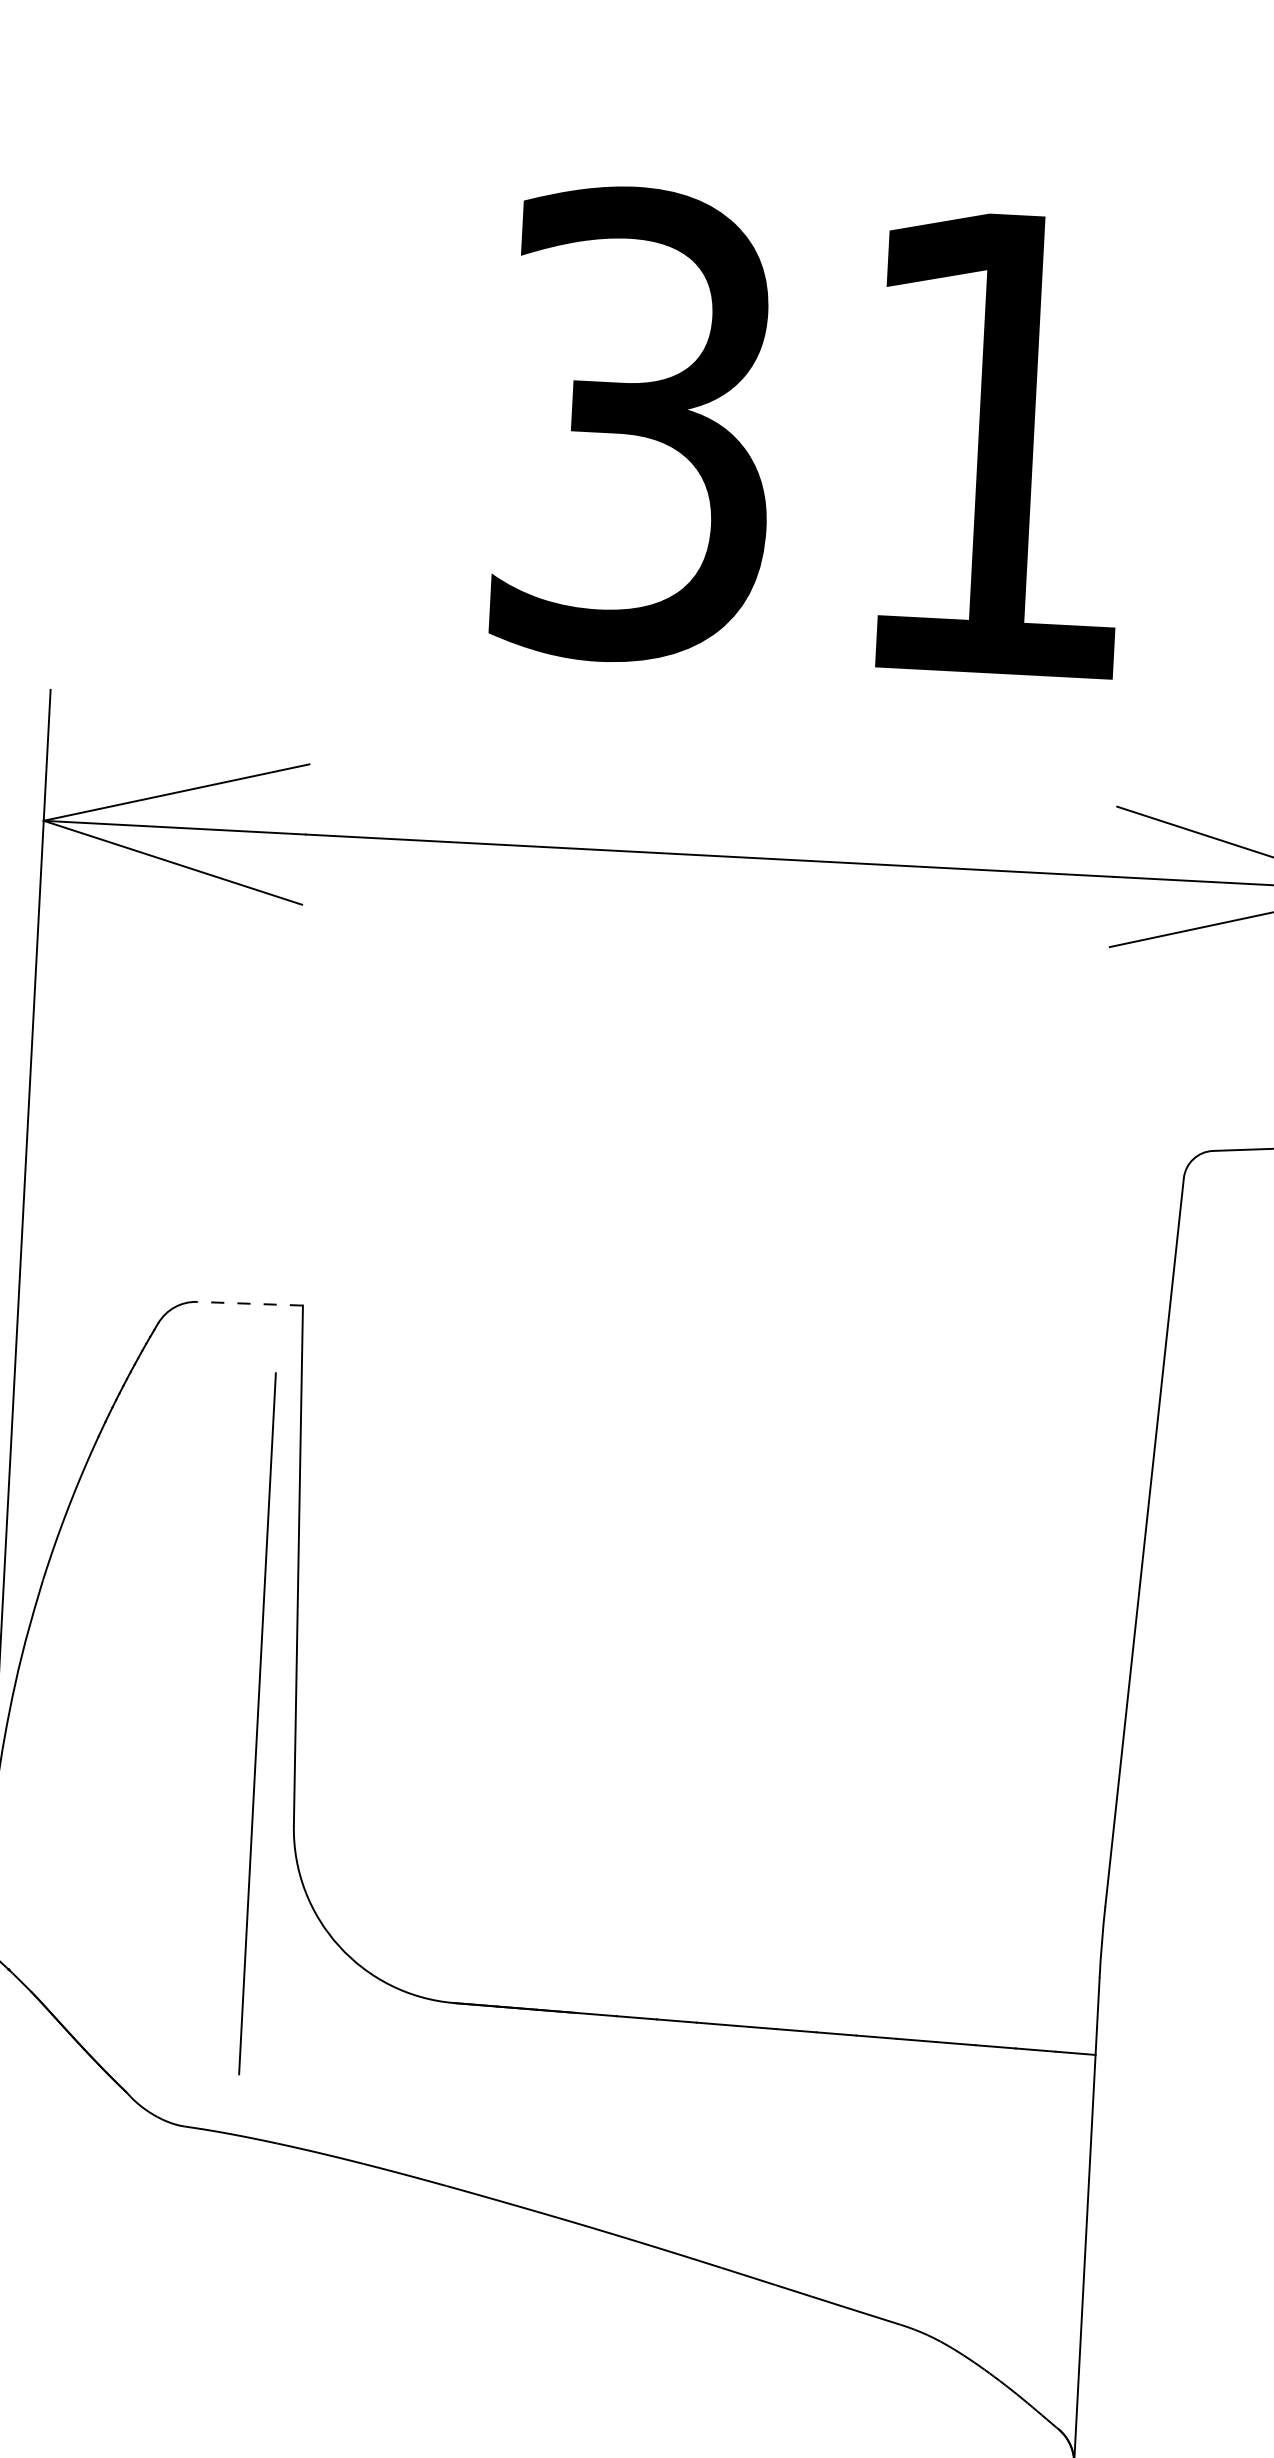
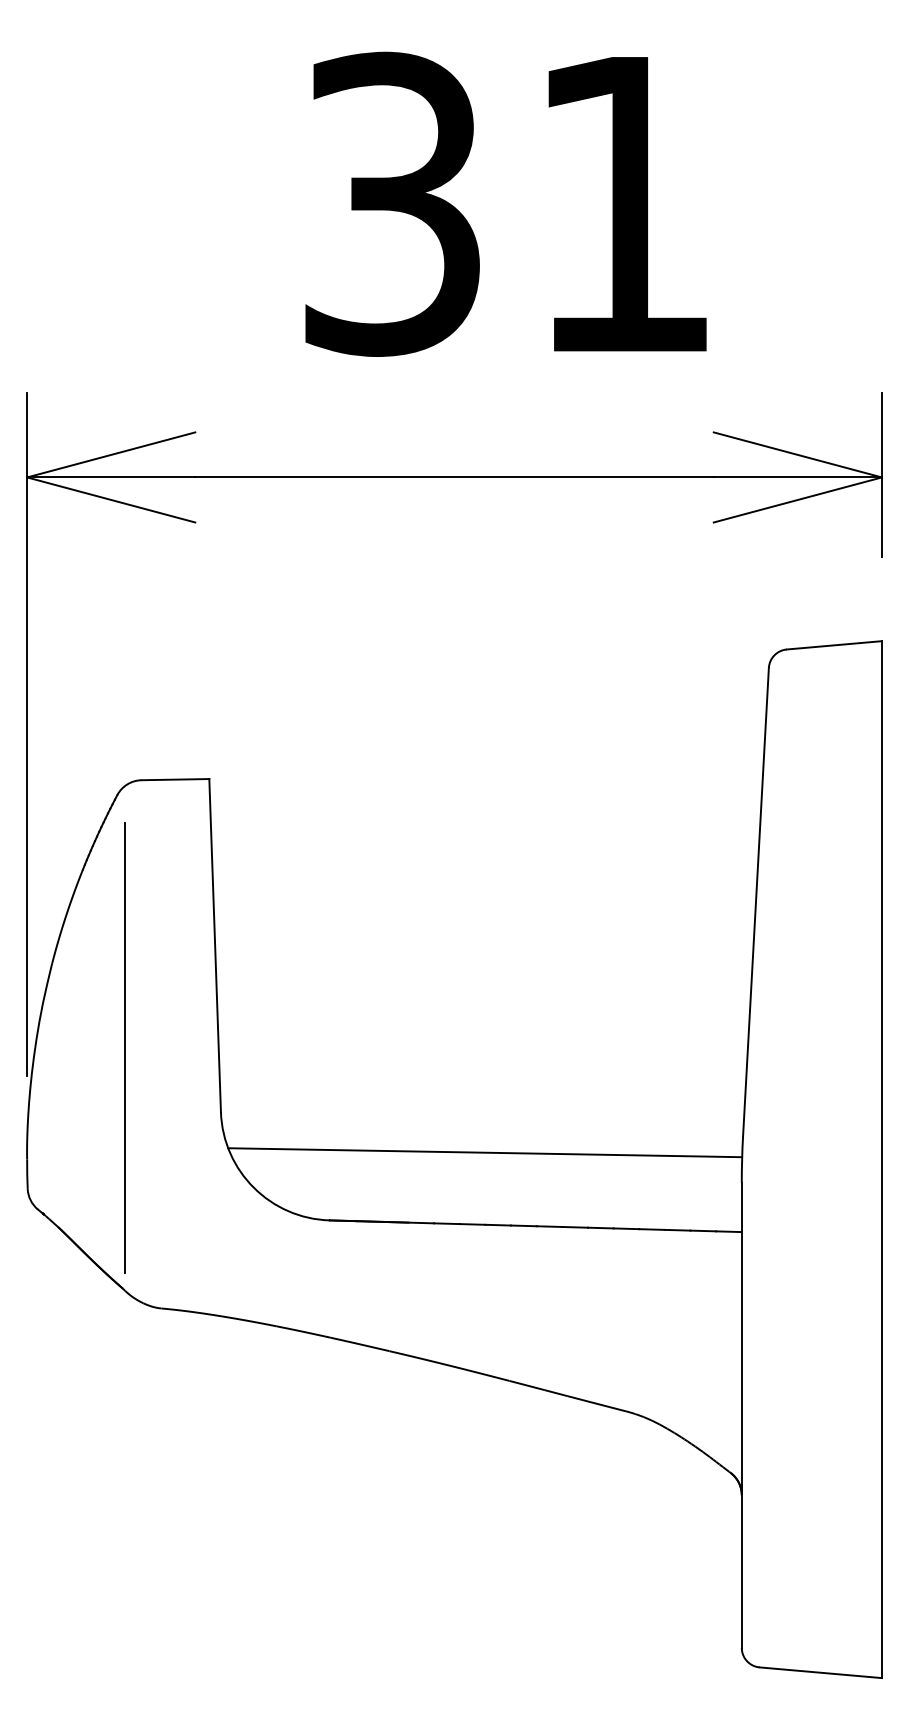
line: (250, 1303) -> (175, 779), dashed -> solid
line: (256, 1722) -> (124, 1047), moved
line: (701, 1909) -> (484, 1152), added

